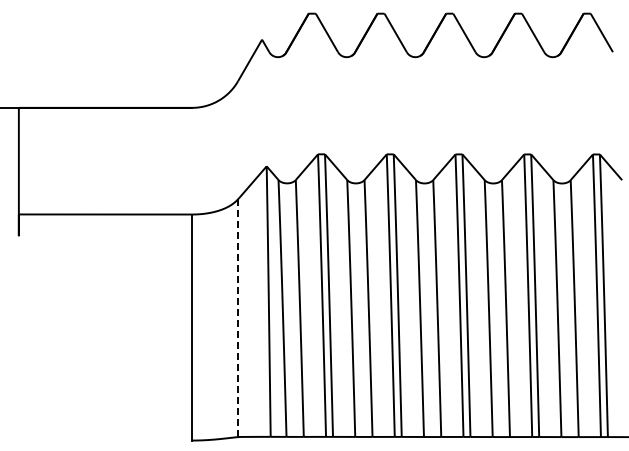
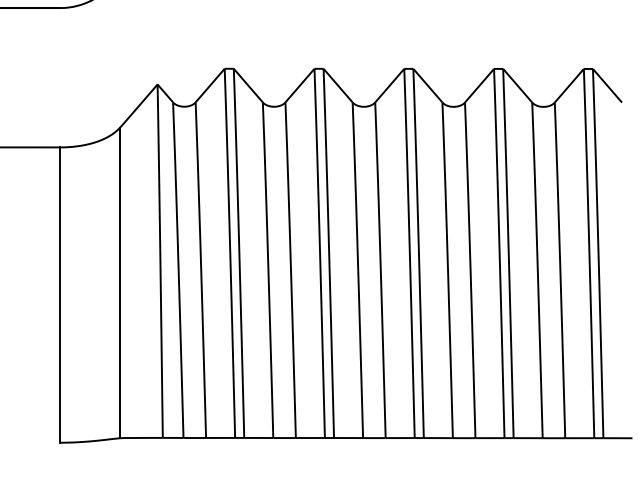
line: (238, 318) -> (120, 283), dashed -> solid

